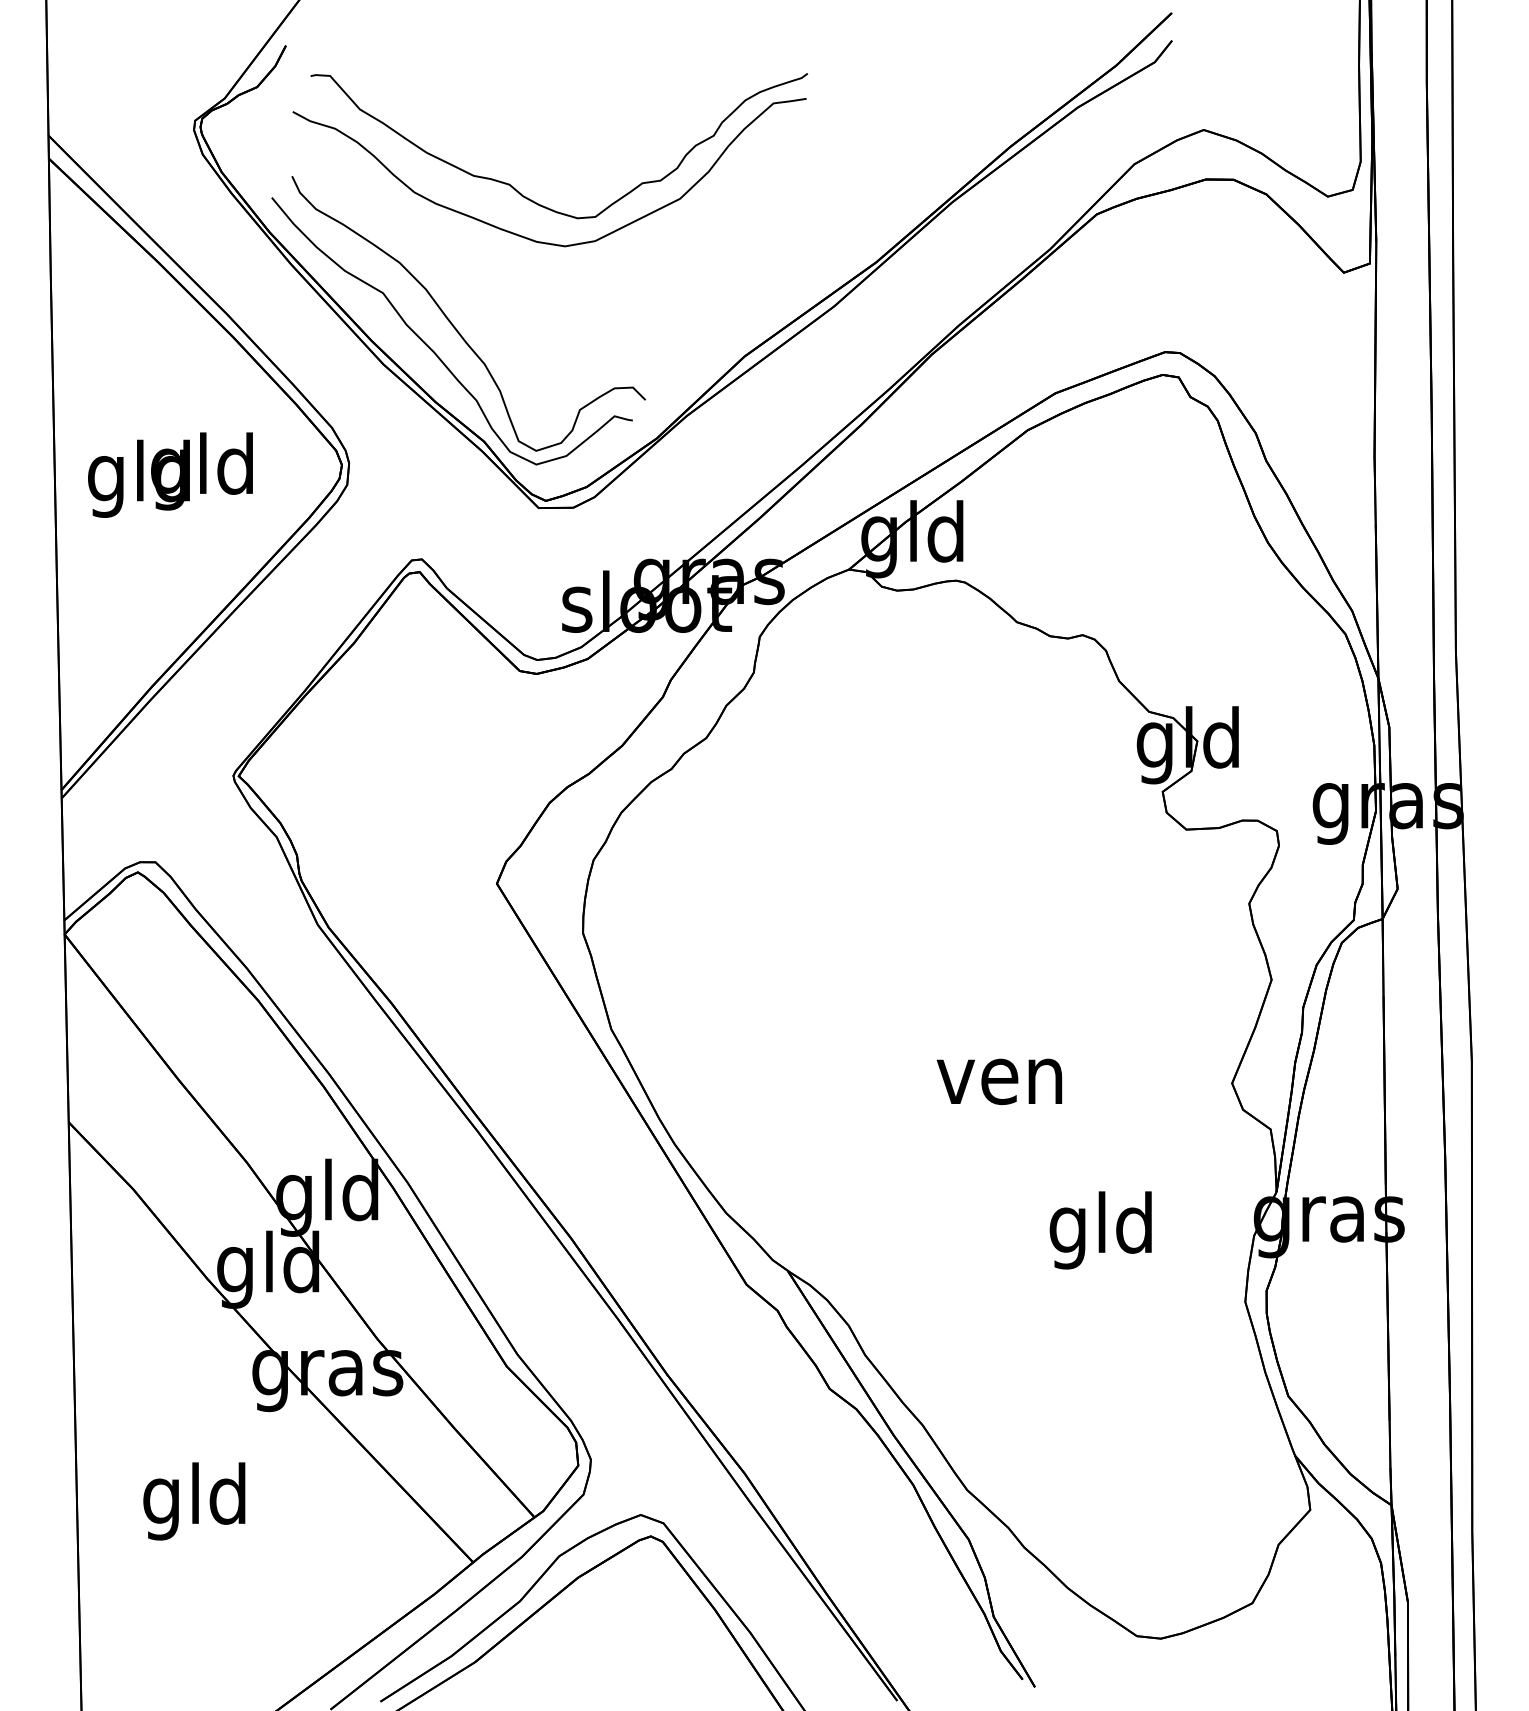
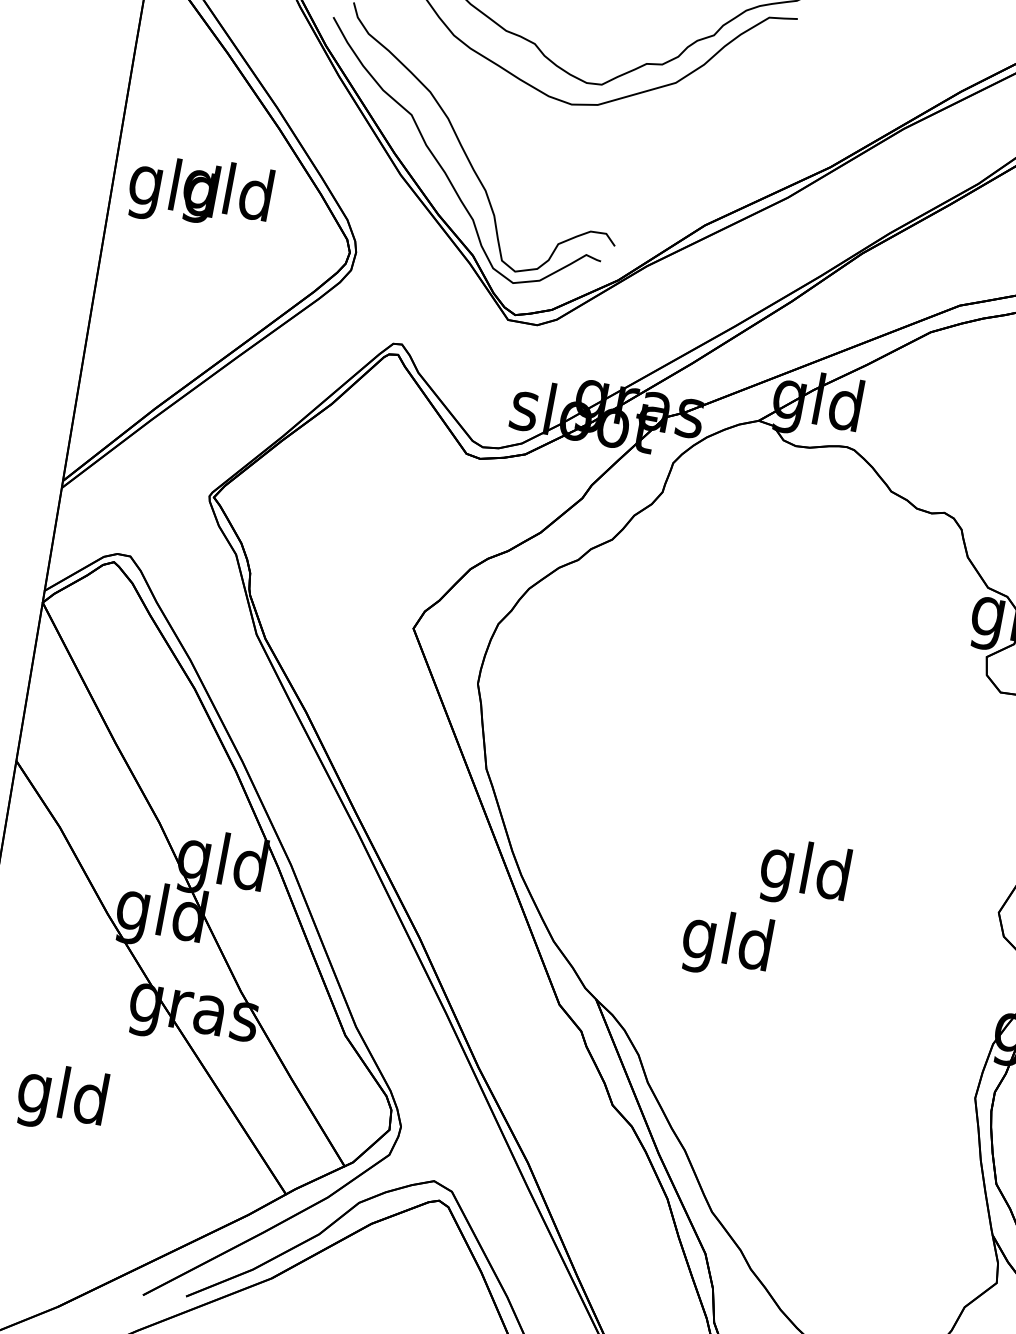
text: (170, 474) -> (200, 192), moved
text: (999, 1081) -> (803, 874), ven -> gld
text: (1100, 1230) -> (726, 944), moved

